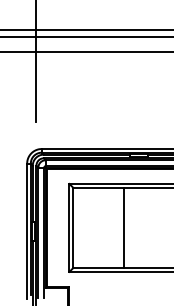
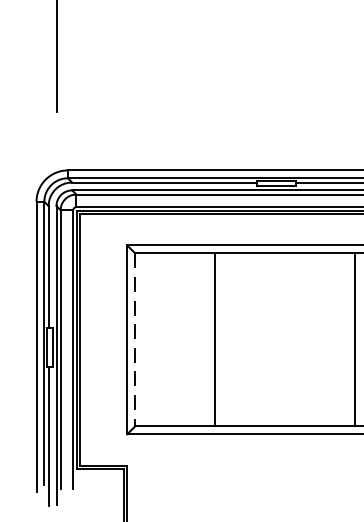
line: (124, 227) -> (215, 338), moved
line: (73, 228) -> (136, 341), solid -> dashed

